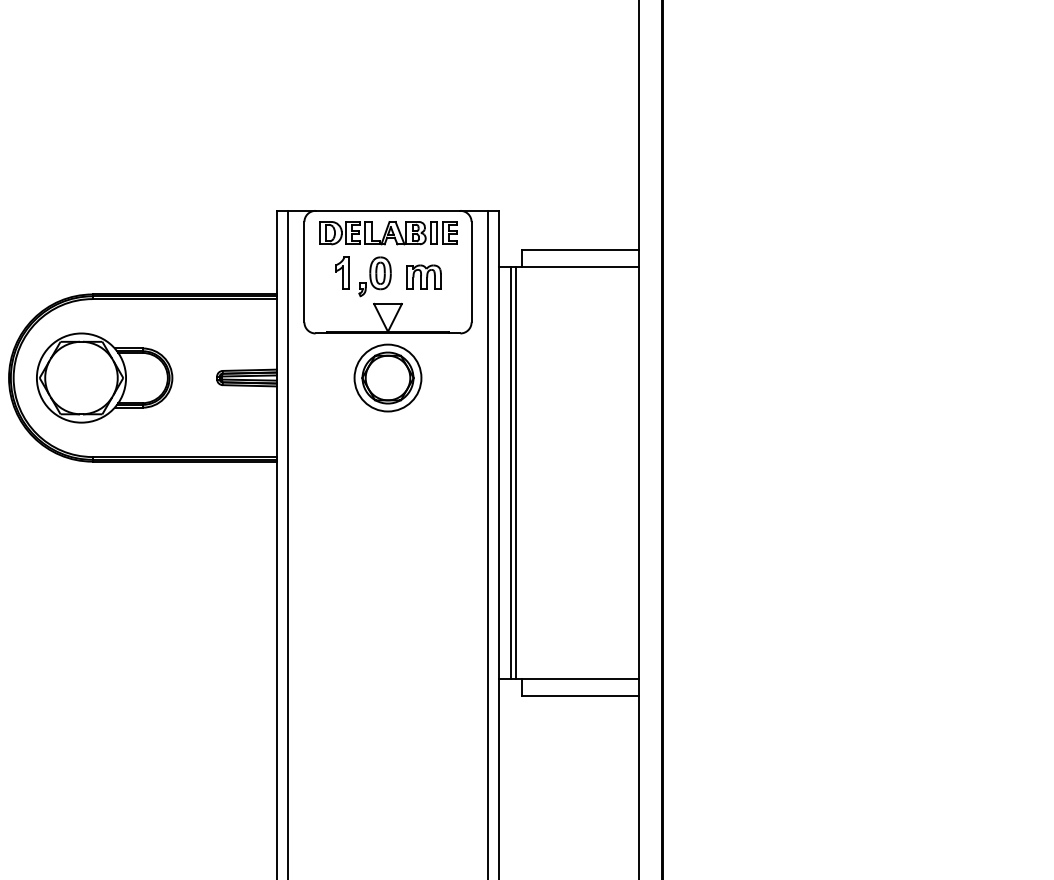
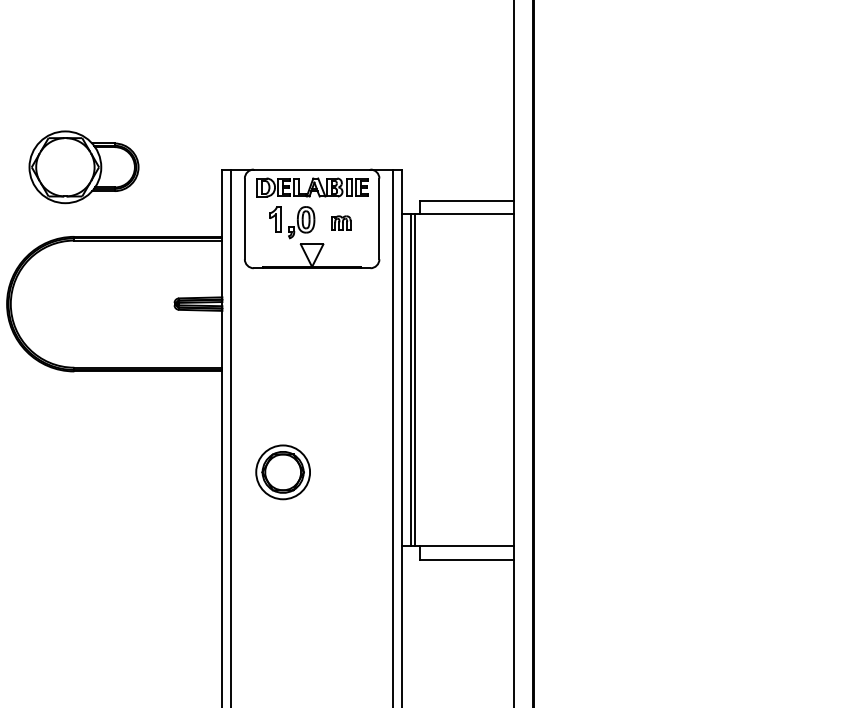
part: (423, 276) -> (340, 222), size x0.7
part: (104, 377) -> (83, 166), moved
part: (387, 377) -> (282, 471), moved

